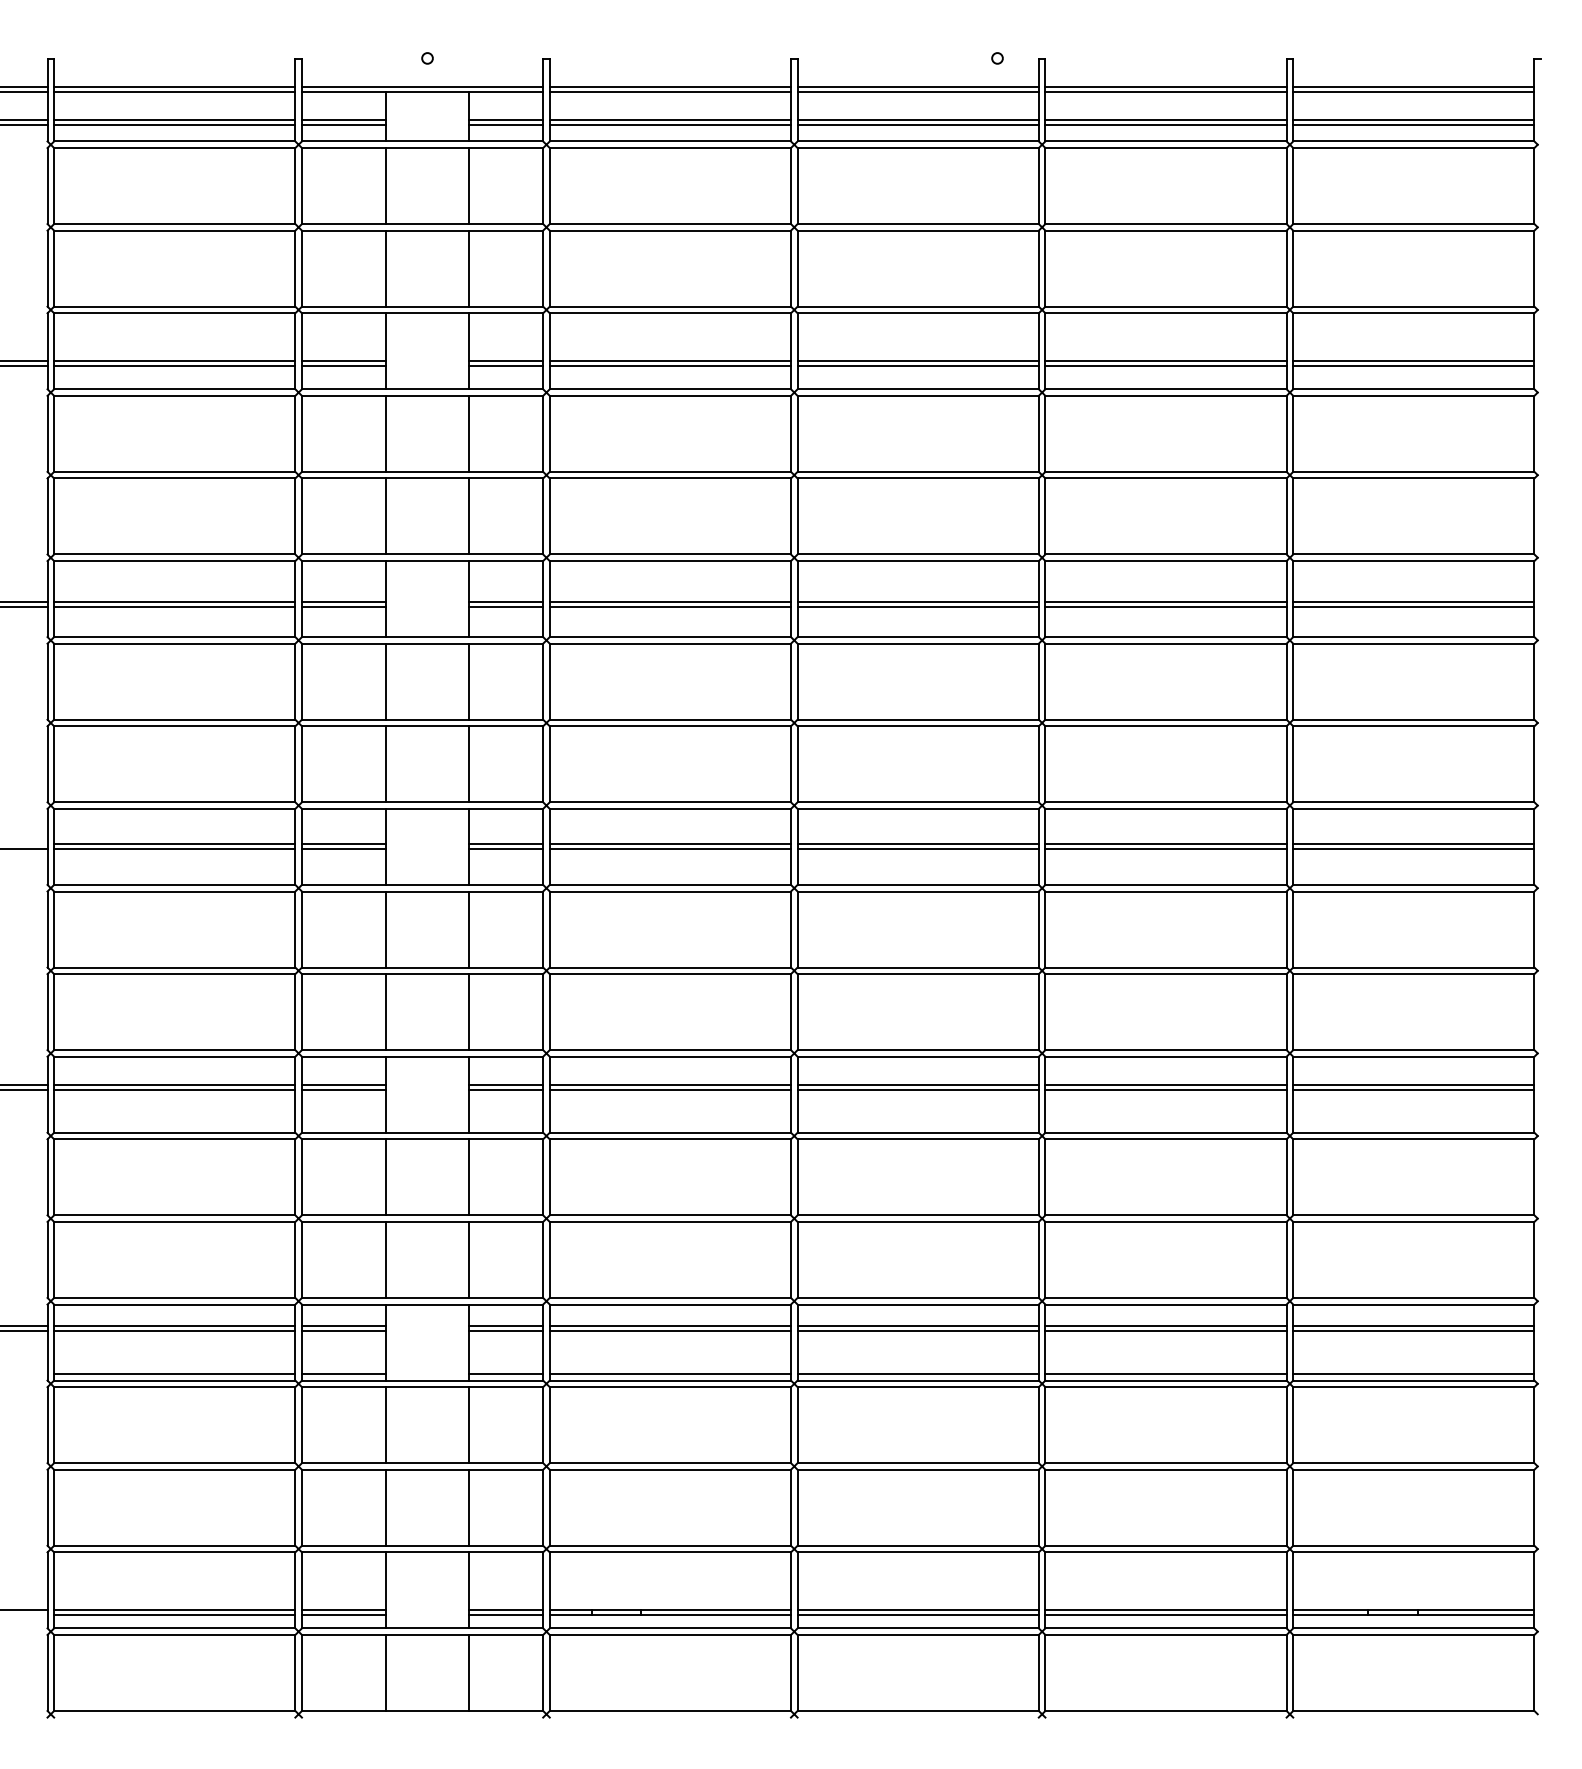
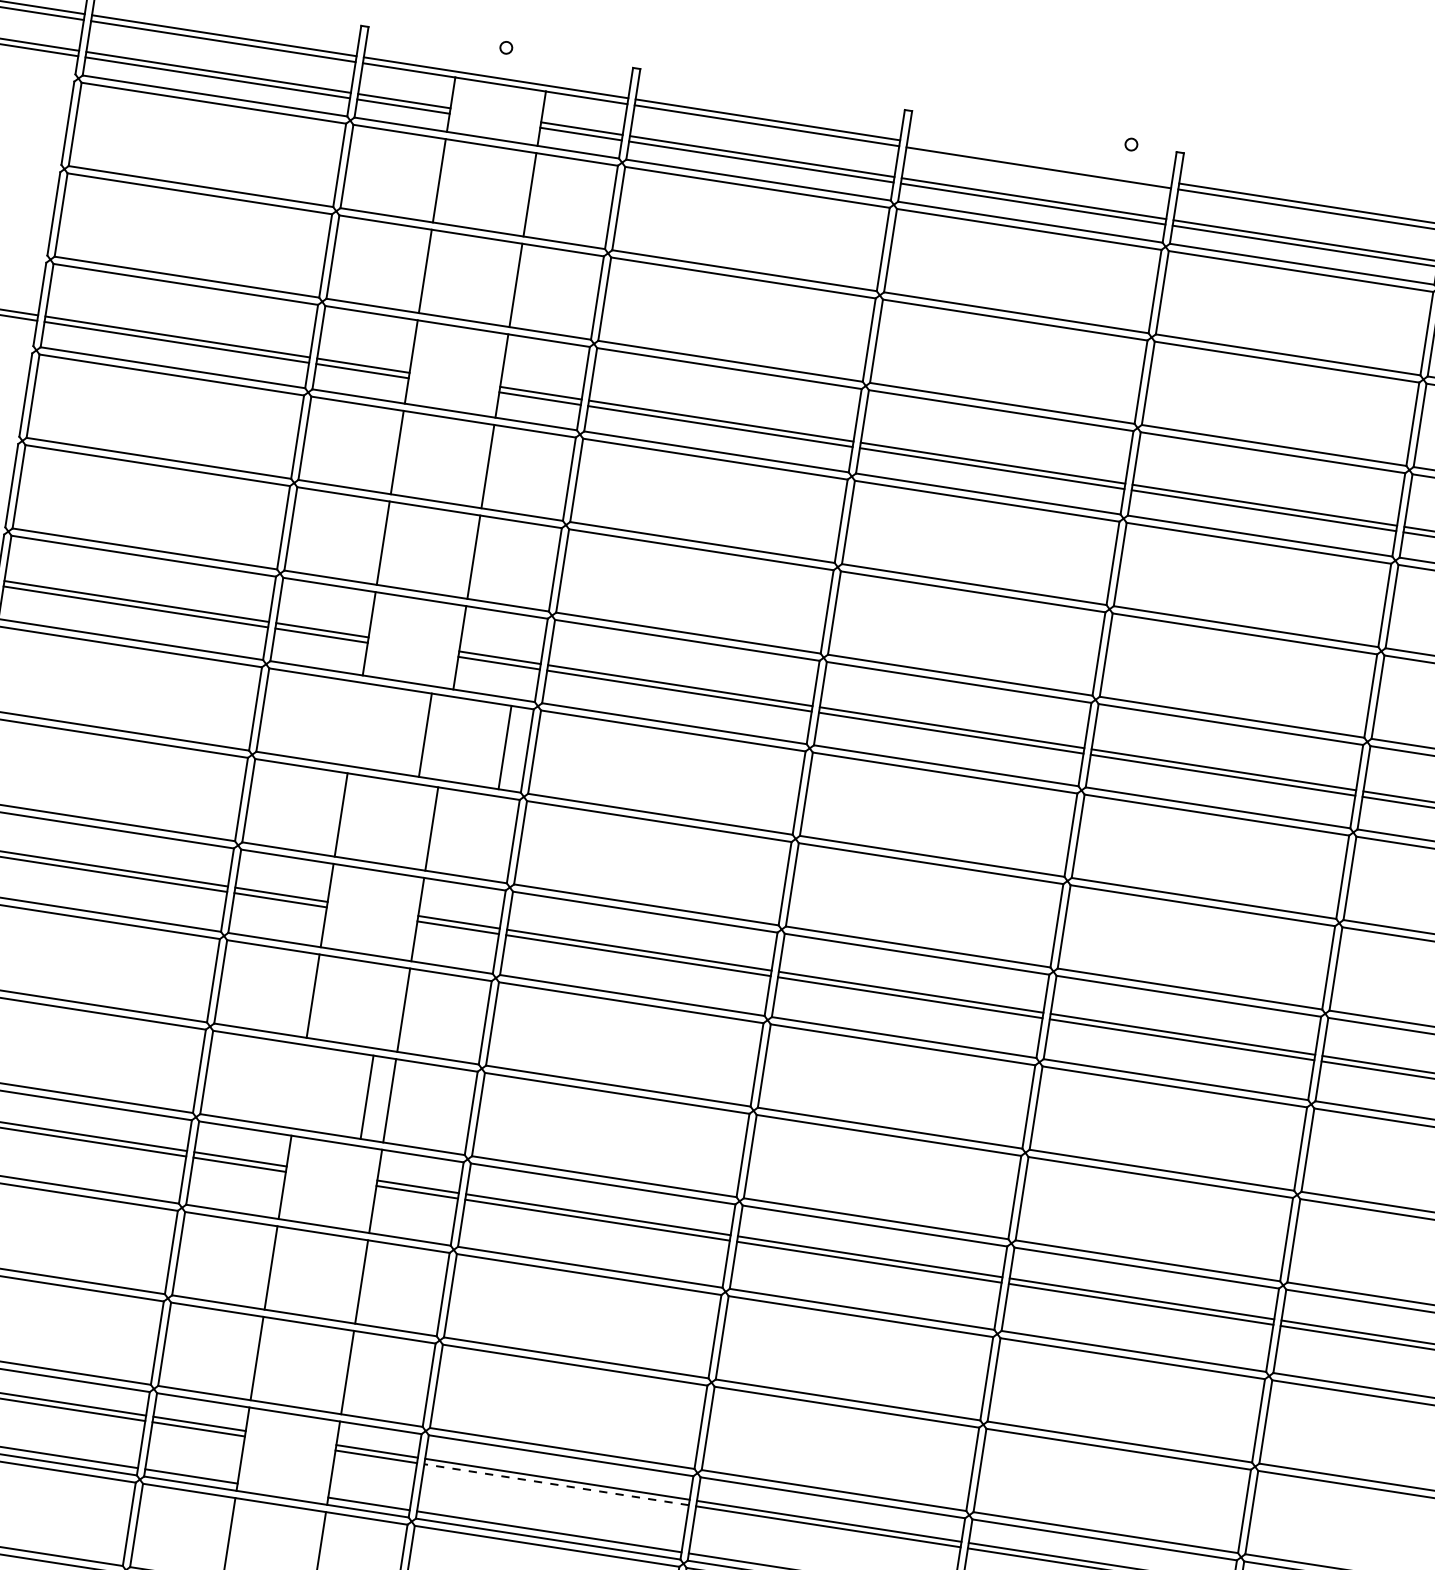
line: (917, 86) -> (1038, 161), removed
line: (386, 681) -> (425, 735), moved
line: (468, 681) -> (504, 747), moved
line: (386, 1012) -> (367, 1097), moved
line: (670, 1330) -> (556, 1484), solid -> dashed

